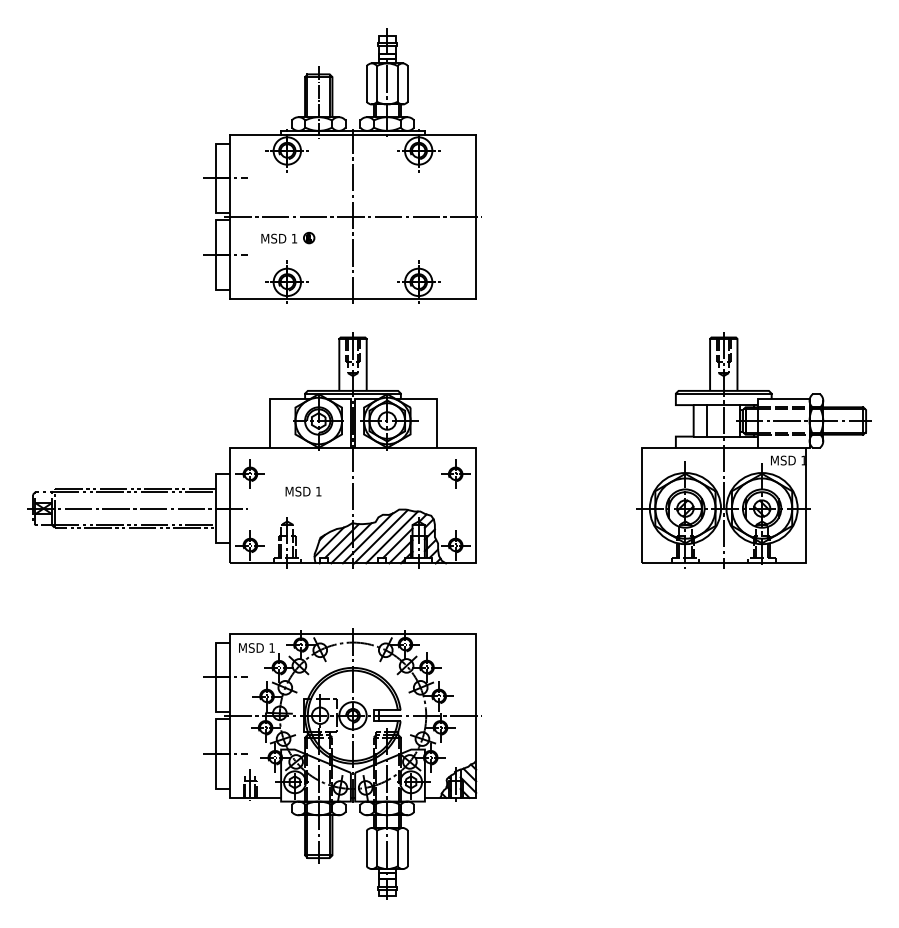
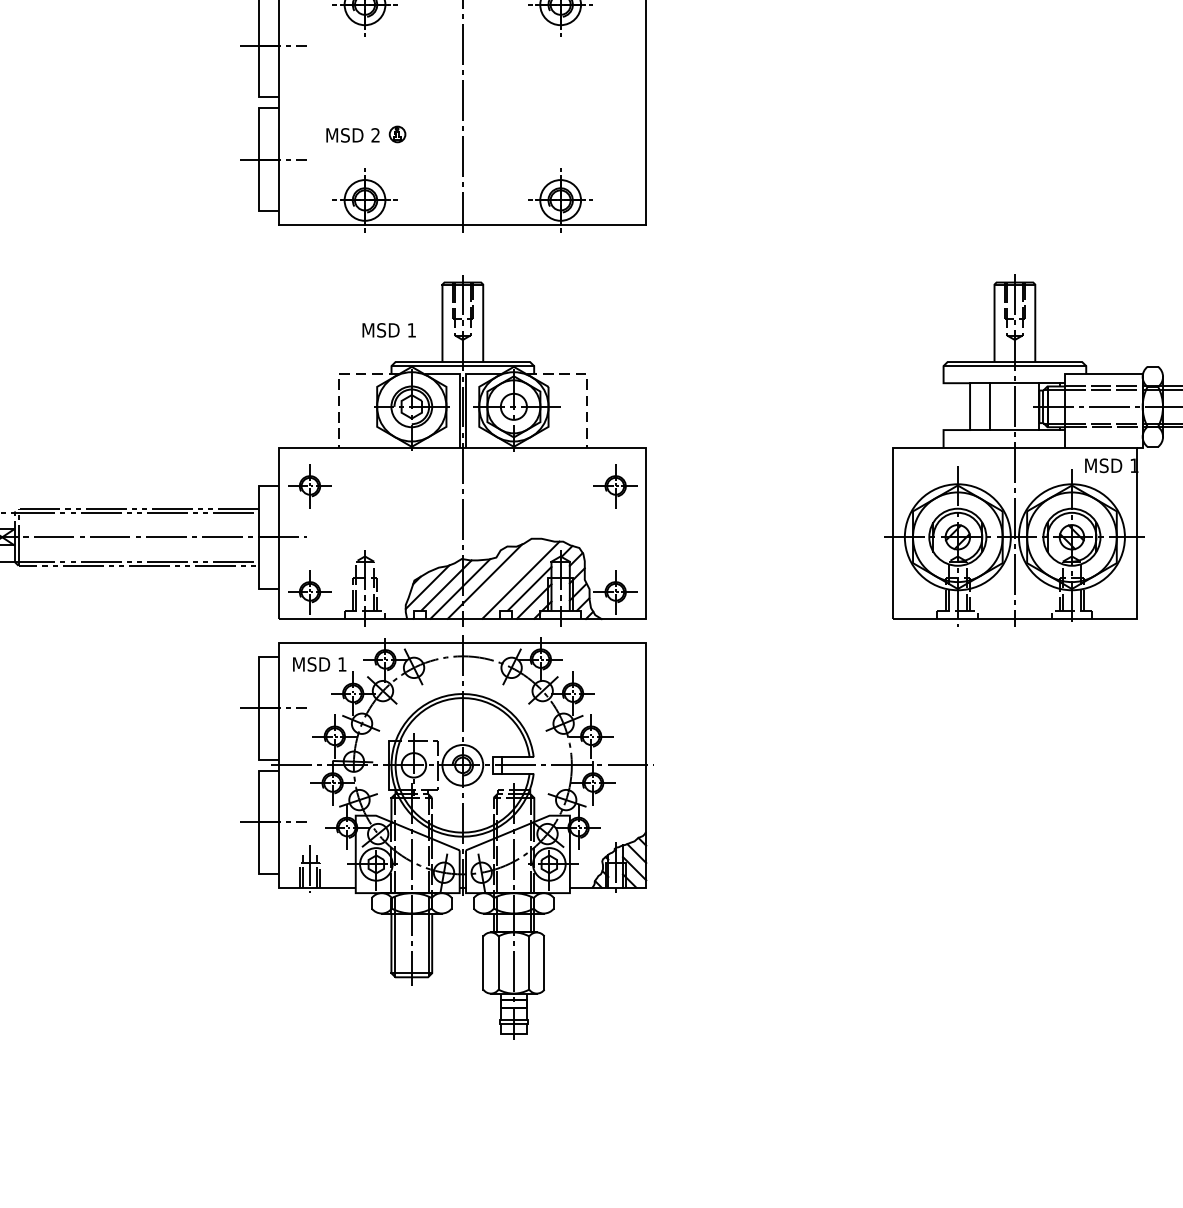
line: (352, 216) -> (462, 102), removed
text: (293, 238) -> (374, 135), 1 -> 2
line: (269, 403) -> (338, 380), solid -> dashed
line: (436, 403) -> (587, 380), solid -> dashed
text: (303, 491) -> (389, 330), moved
line: (380, 536) -> (503, 578), removed
part: (342, 763) -> (447, 836), moved

